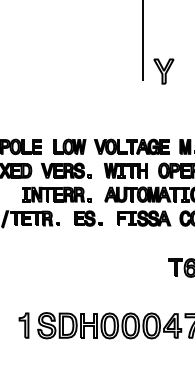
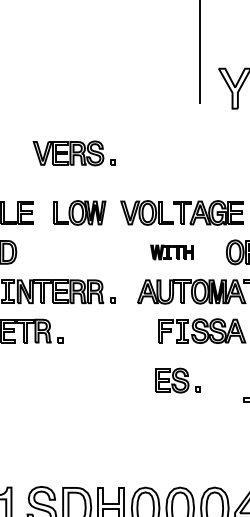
part: (65, 170) -> (72, 152), moved
part: (125, 170) -> (171, 251), size x0.6
part: (88, 218) -> (178, 380), moved

